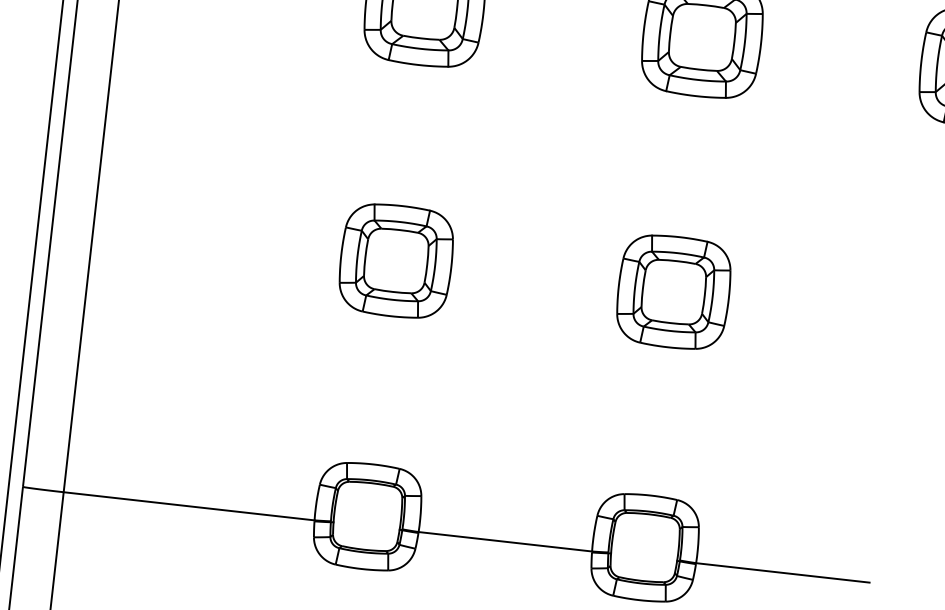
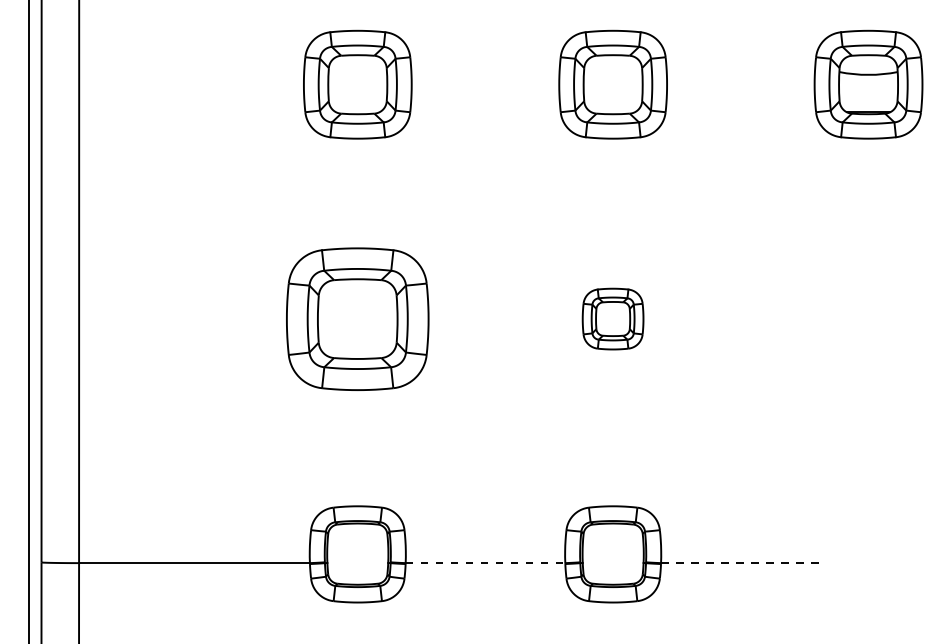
part: (396, 260) -> (357, 318), size x1.4
part: (673, 291) -> (612, 318), size x0.6
line: (505, 542) -> (485, 563), solid -> dashed
line: (782, 573) -> (740, 563), solid -> dashed

